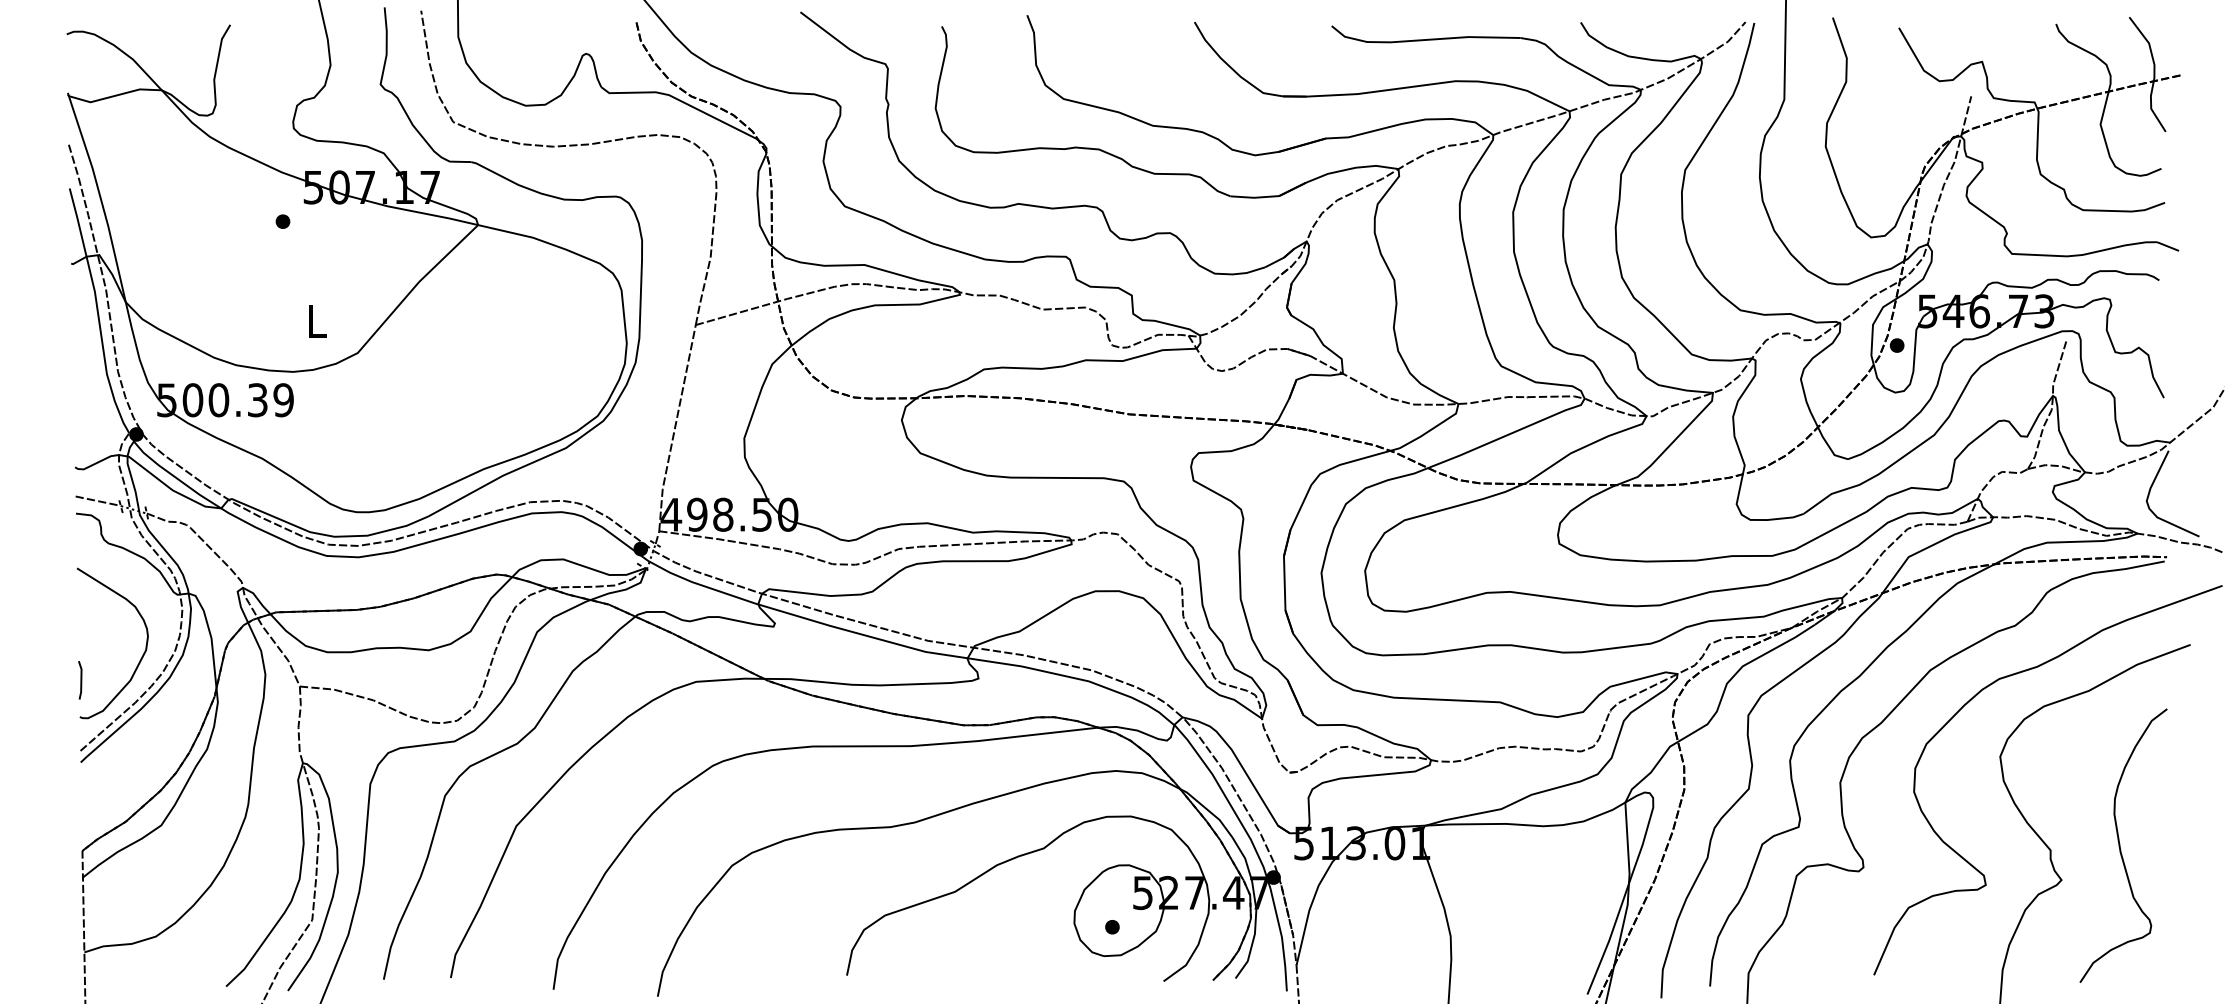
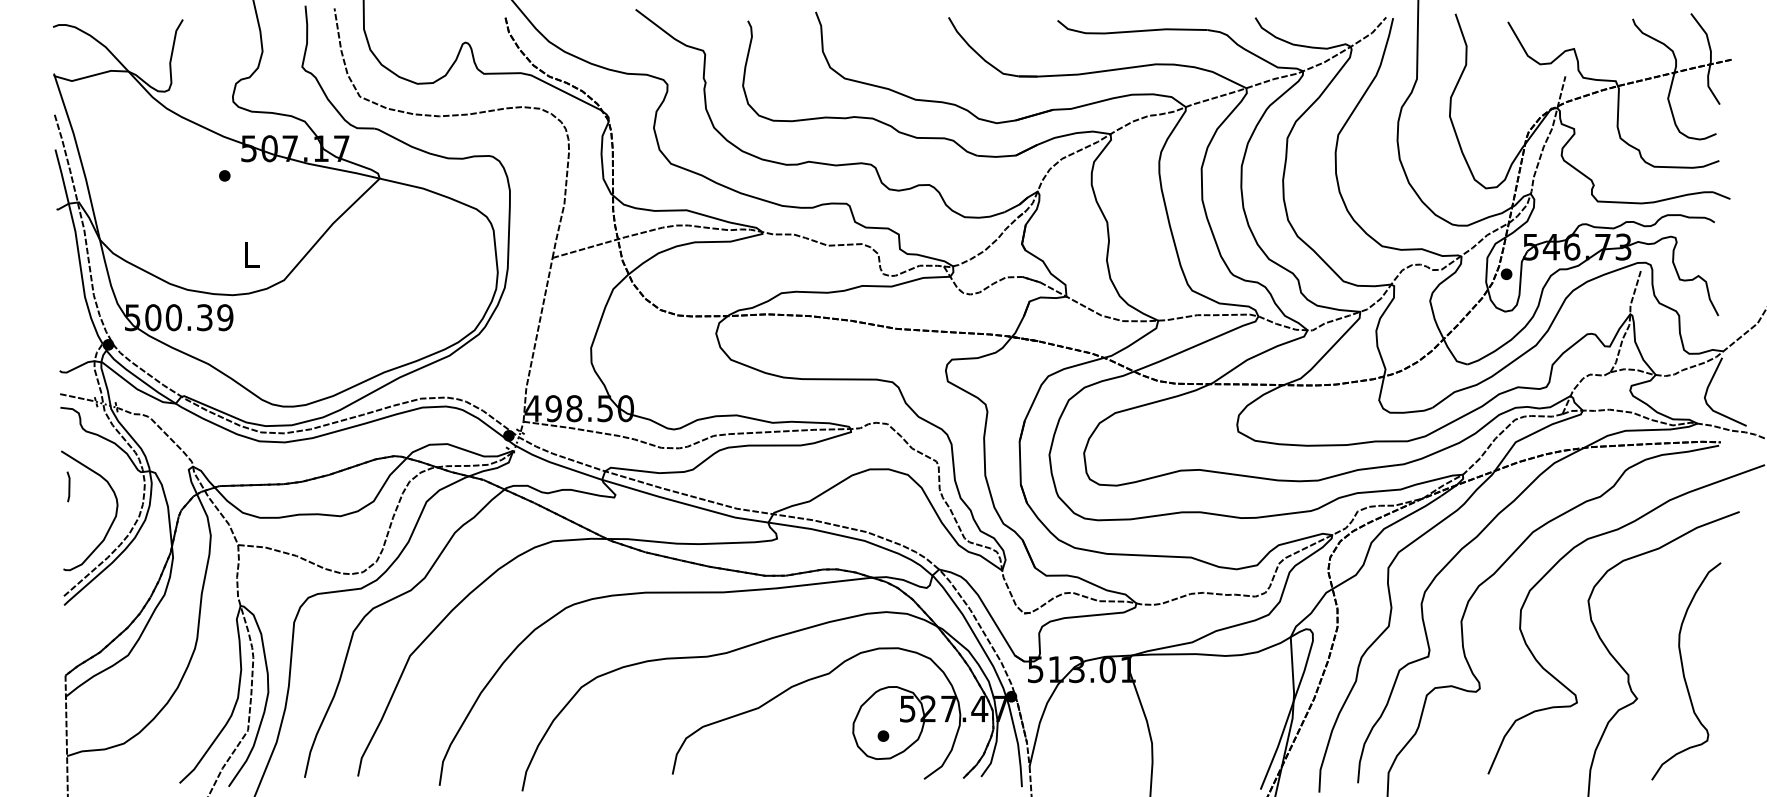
line: (80, 680) -> (68, 487), moved

